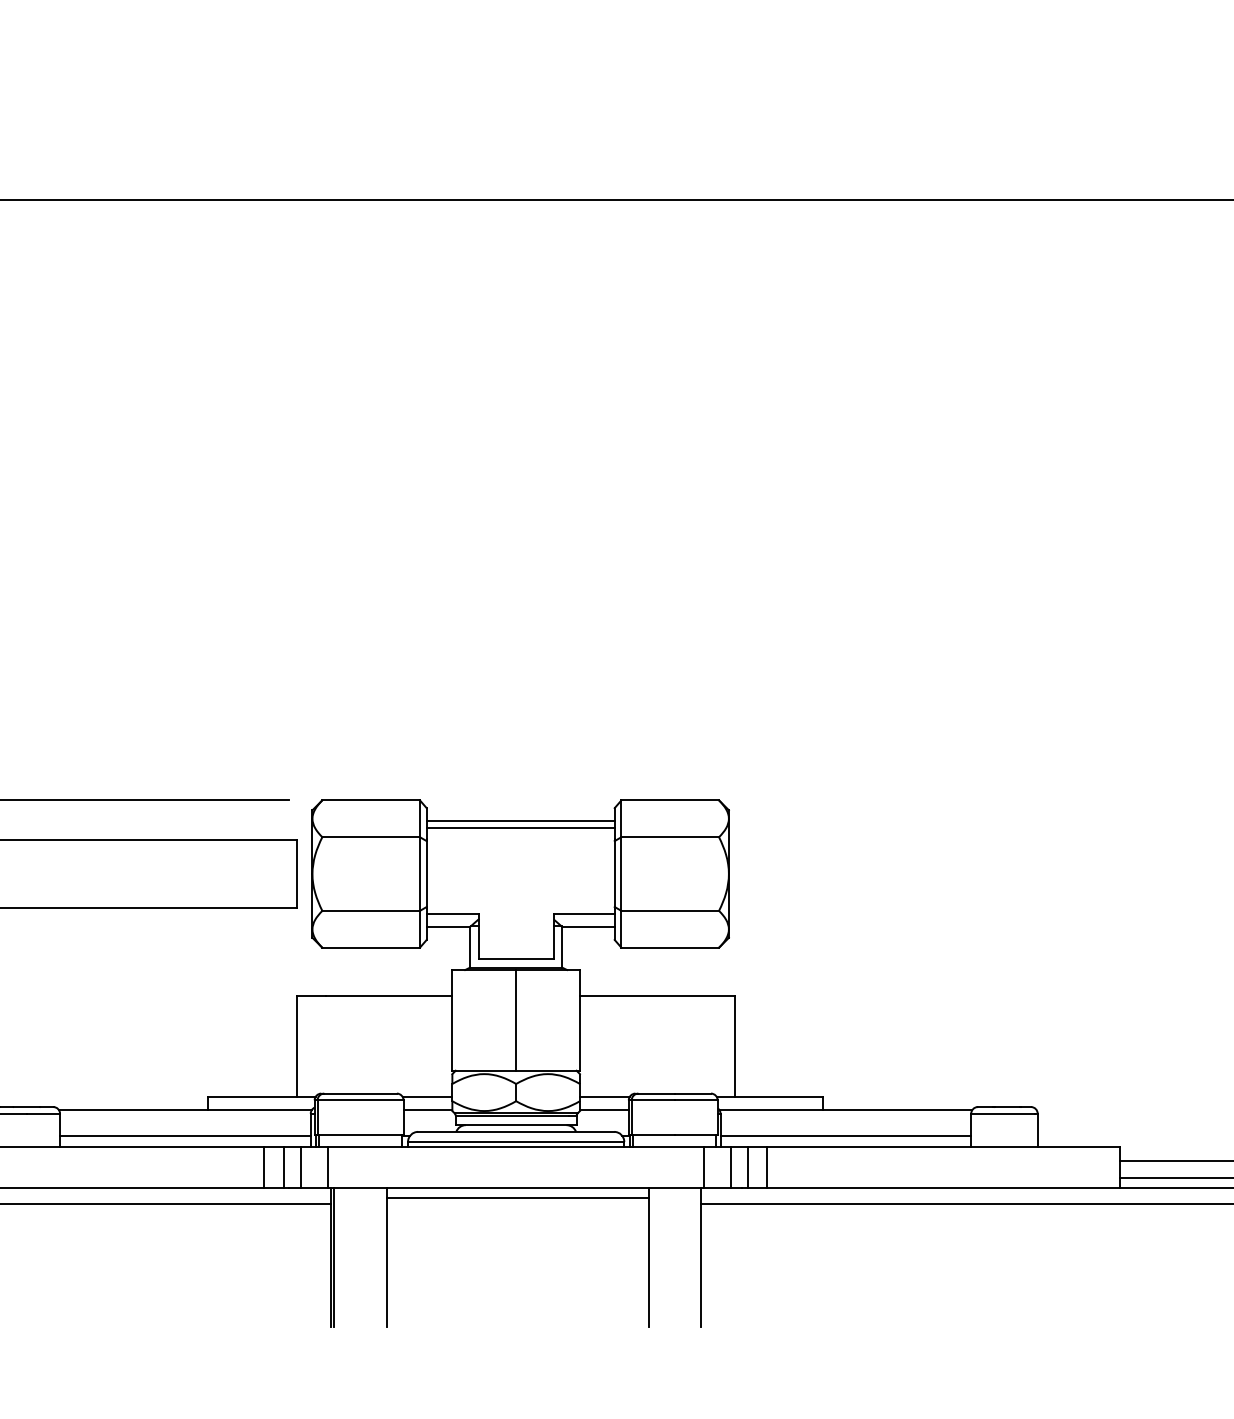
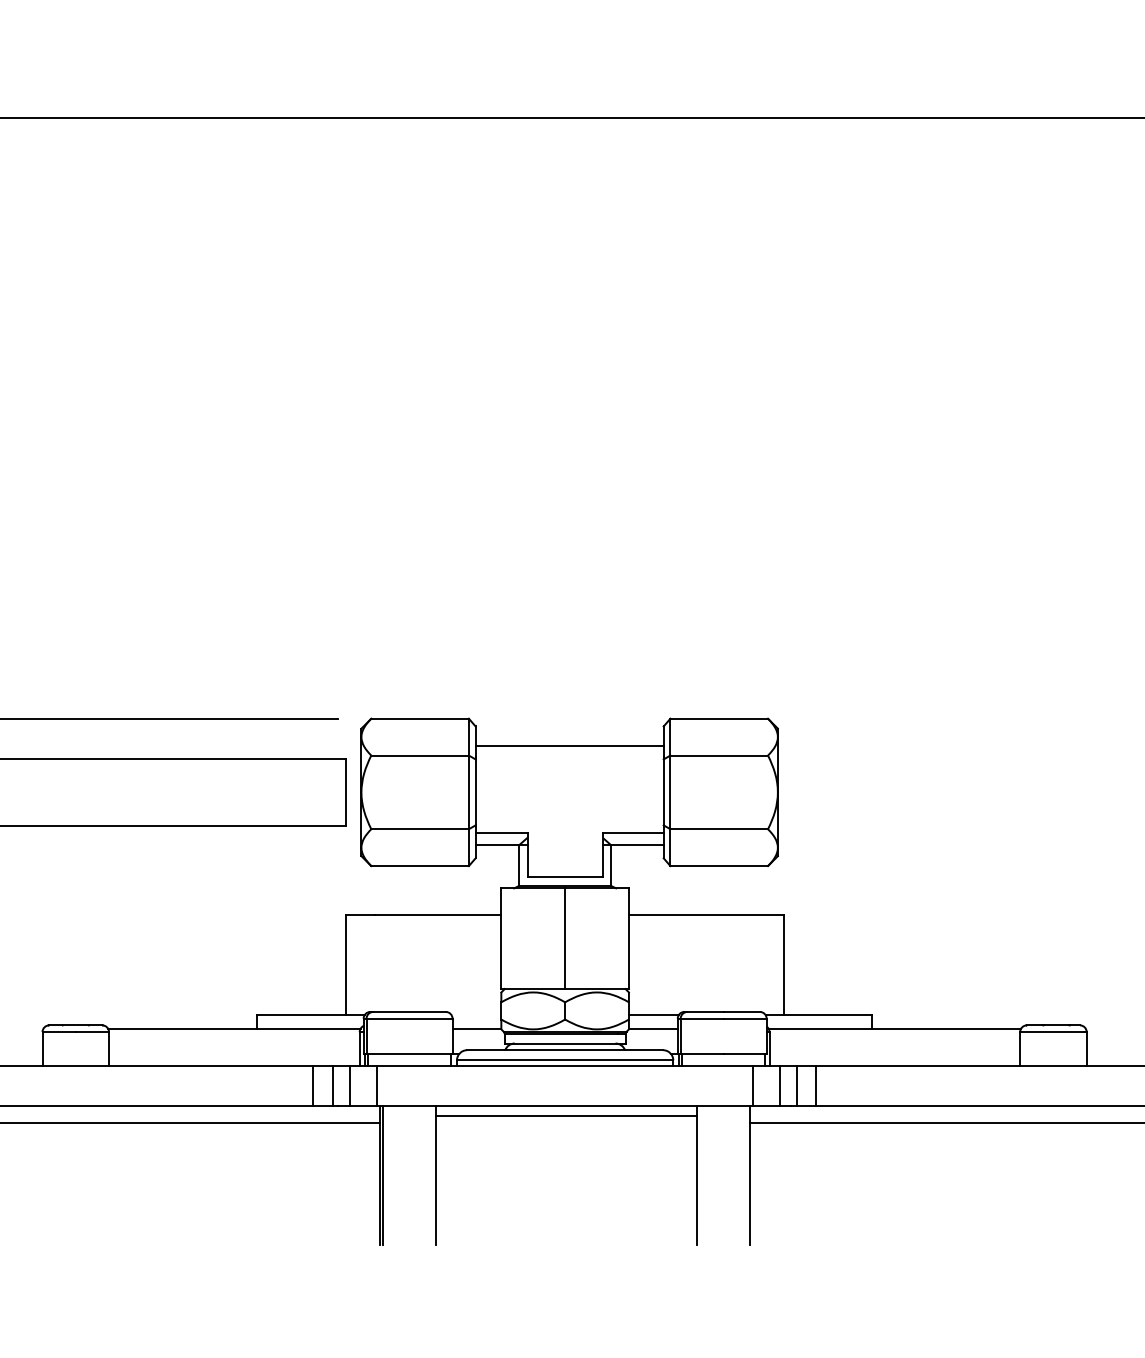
line: (520, 821) -> (569, 739), removed
line: (427, 1096) -> (476, 1014), removed
line: (185, 1135) -> (234, 1053), removed
line: (845, 1135) -> (894, 1053), removed

